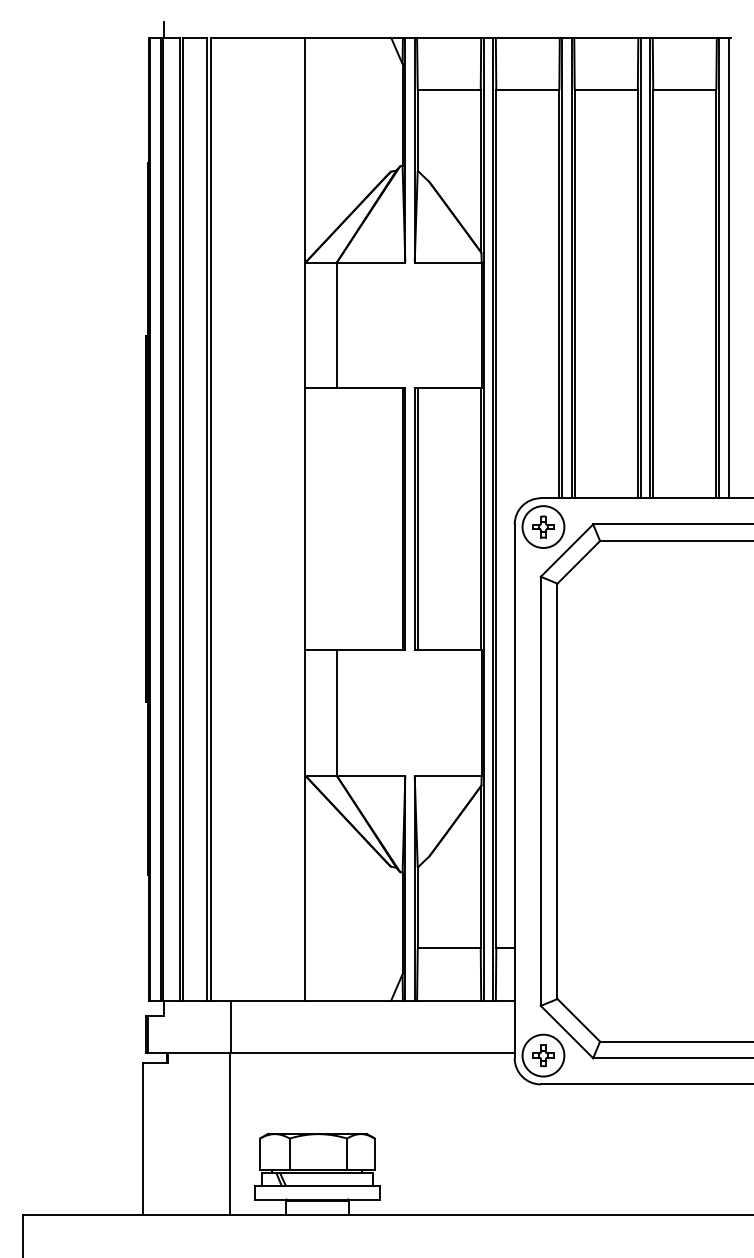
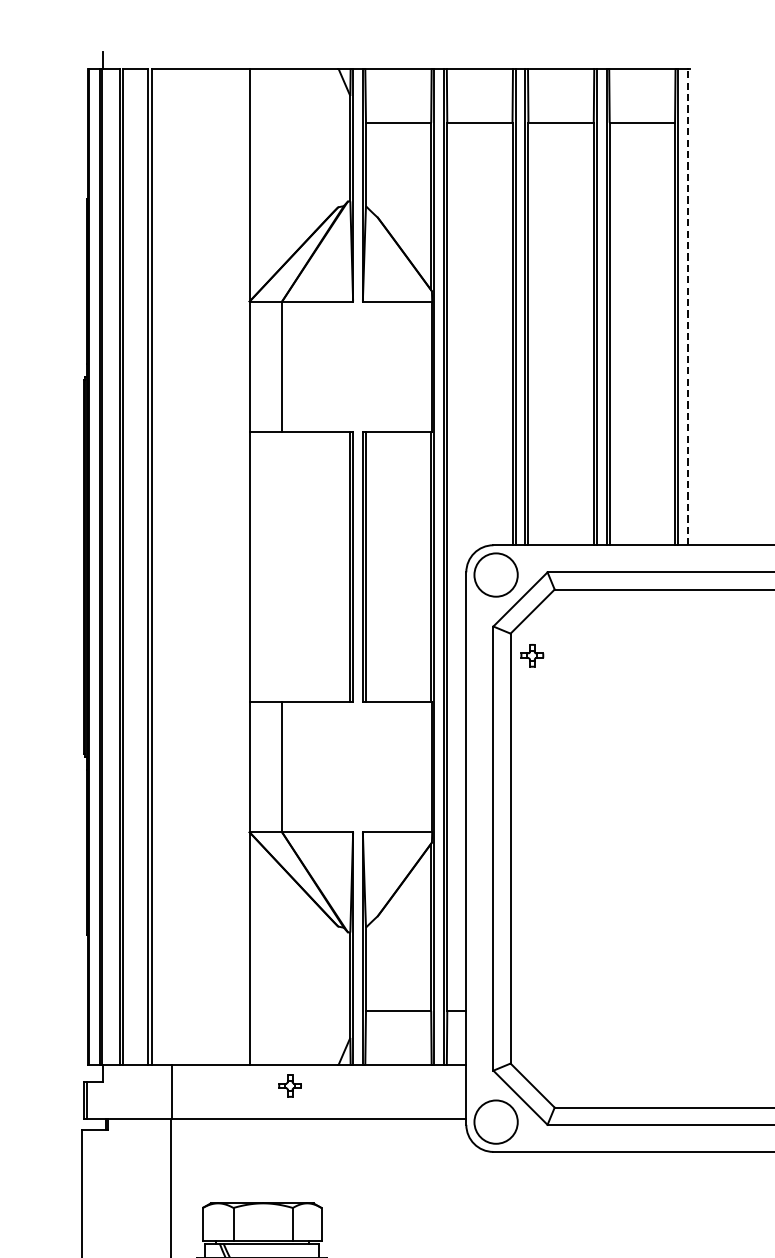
line: (728, 267) -> (687, 306), solid -> dashed
part: (543, 526) -> (532, 655), moved
part: (543, 1055) -> (290, 1085), moved

